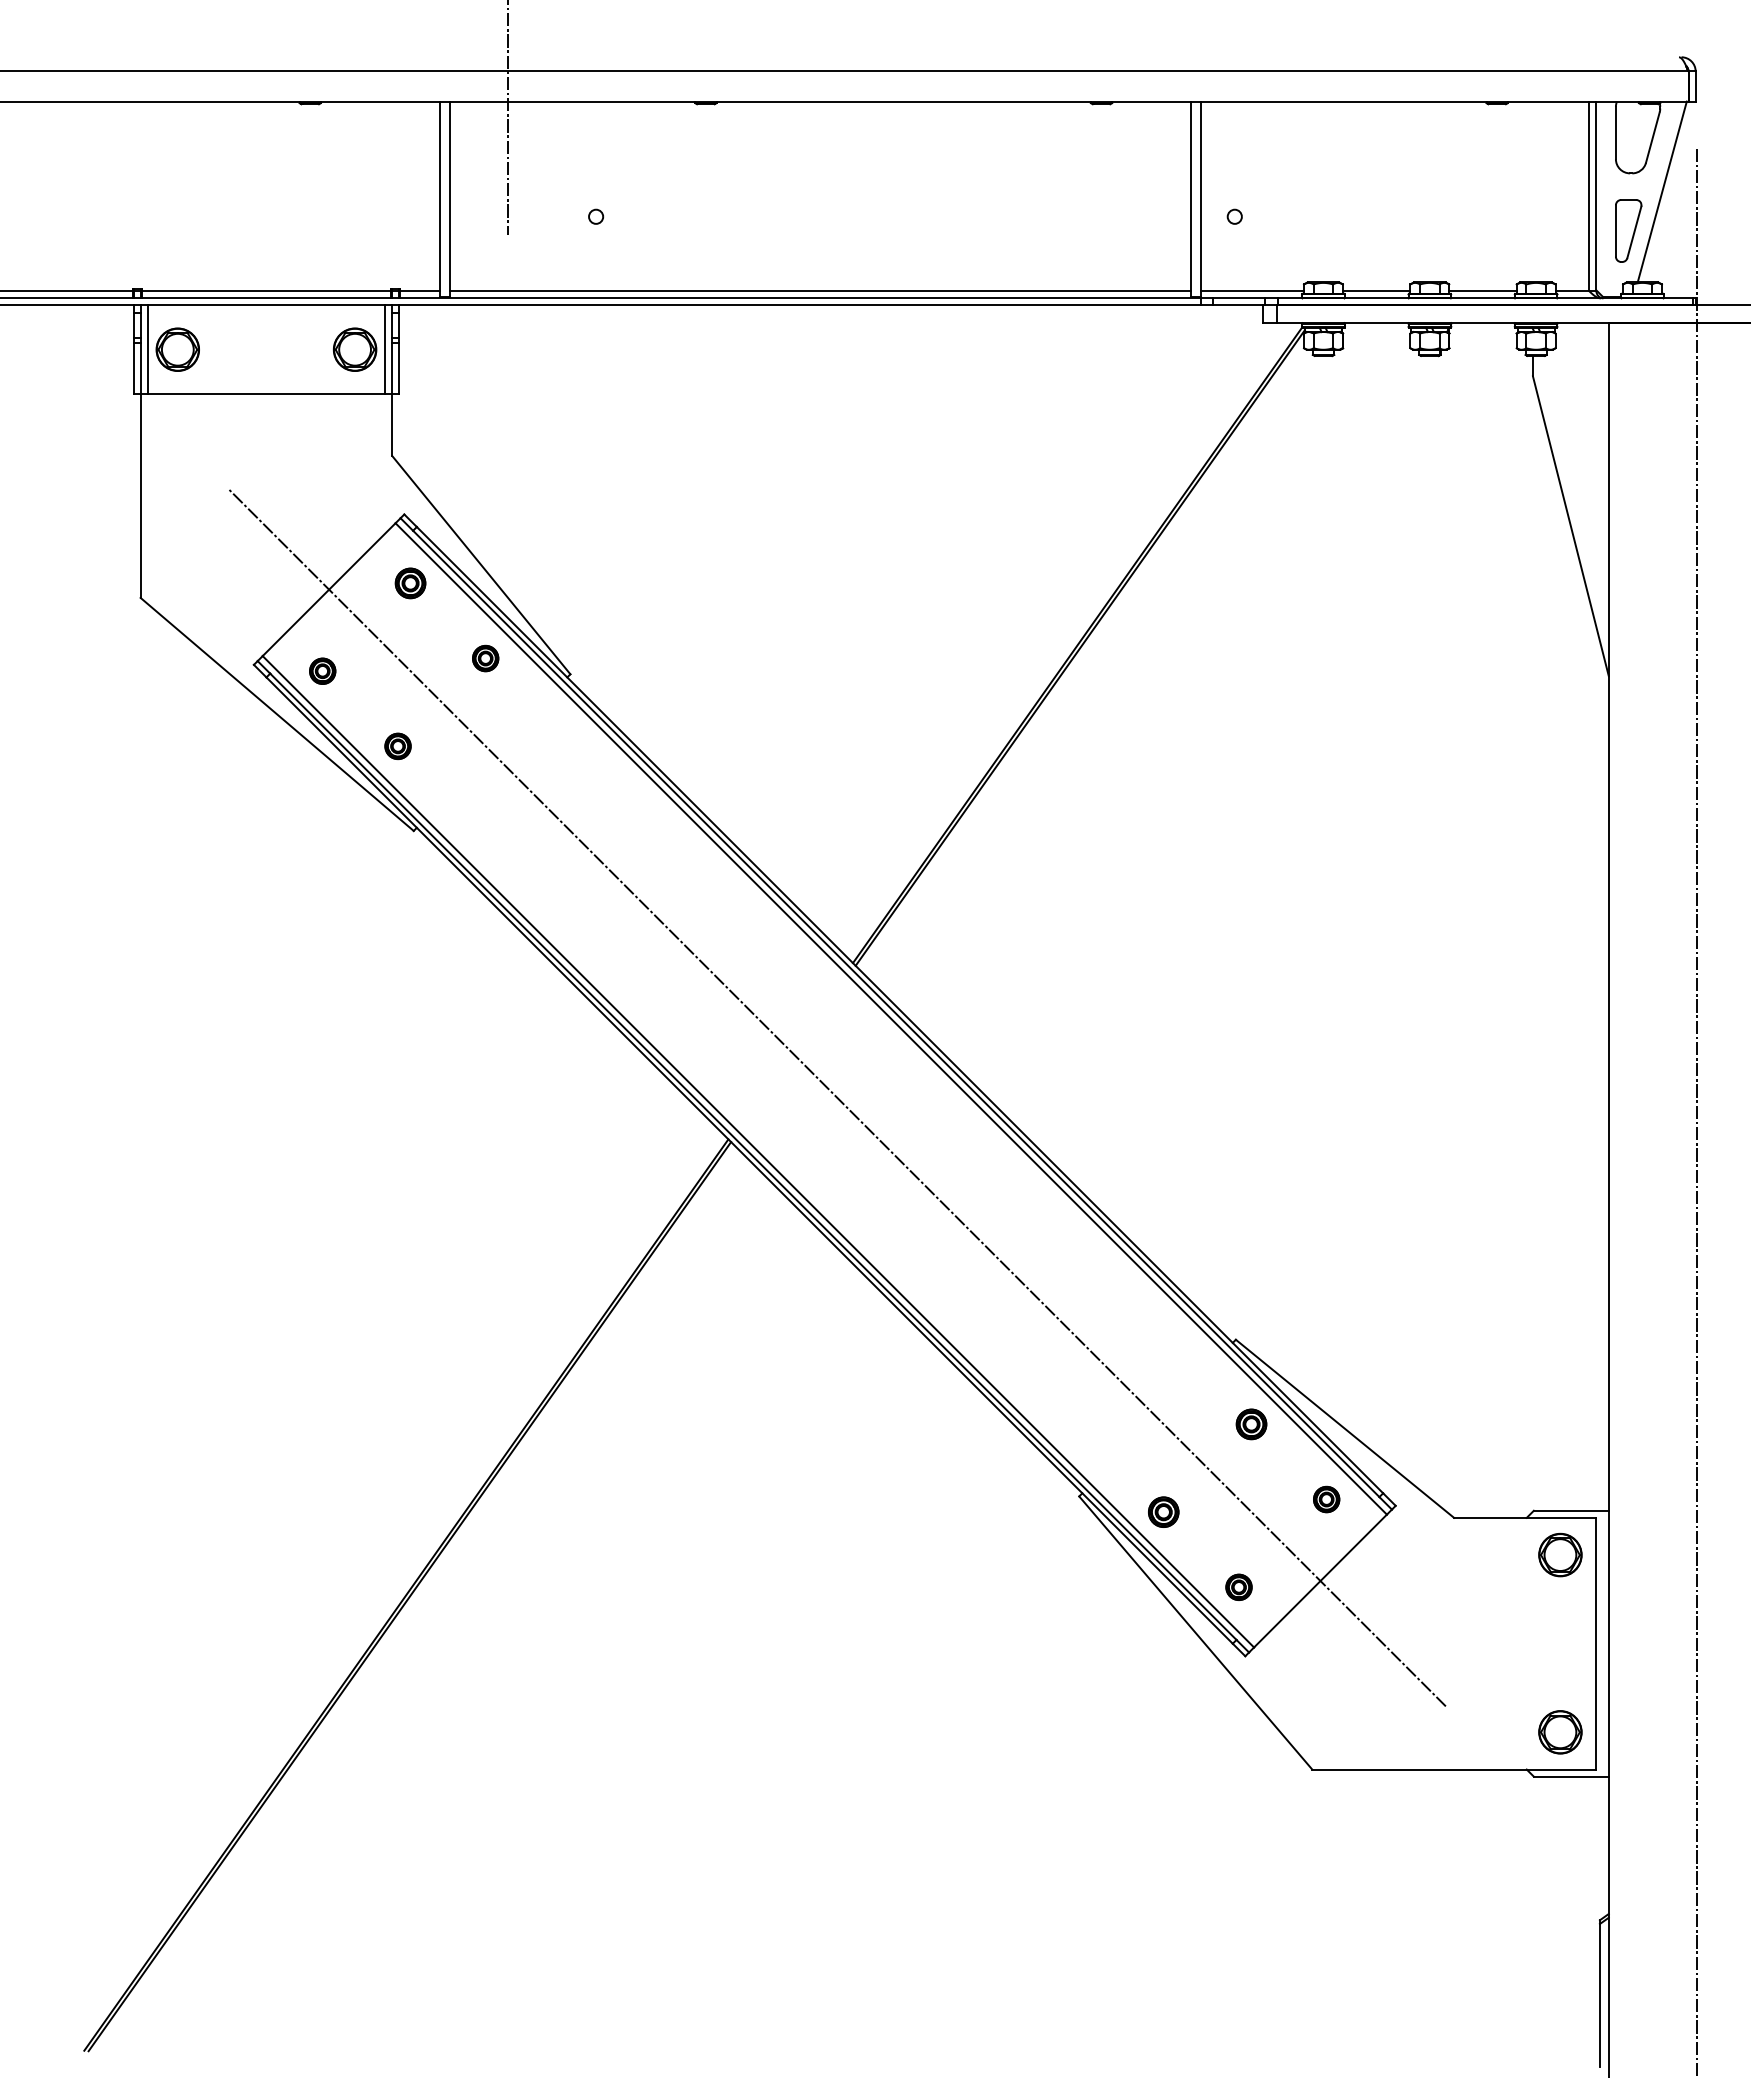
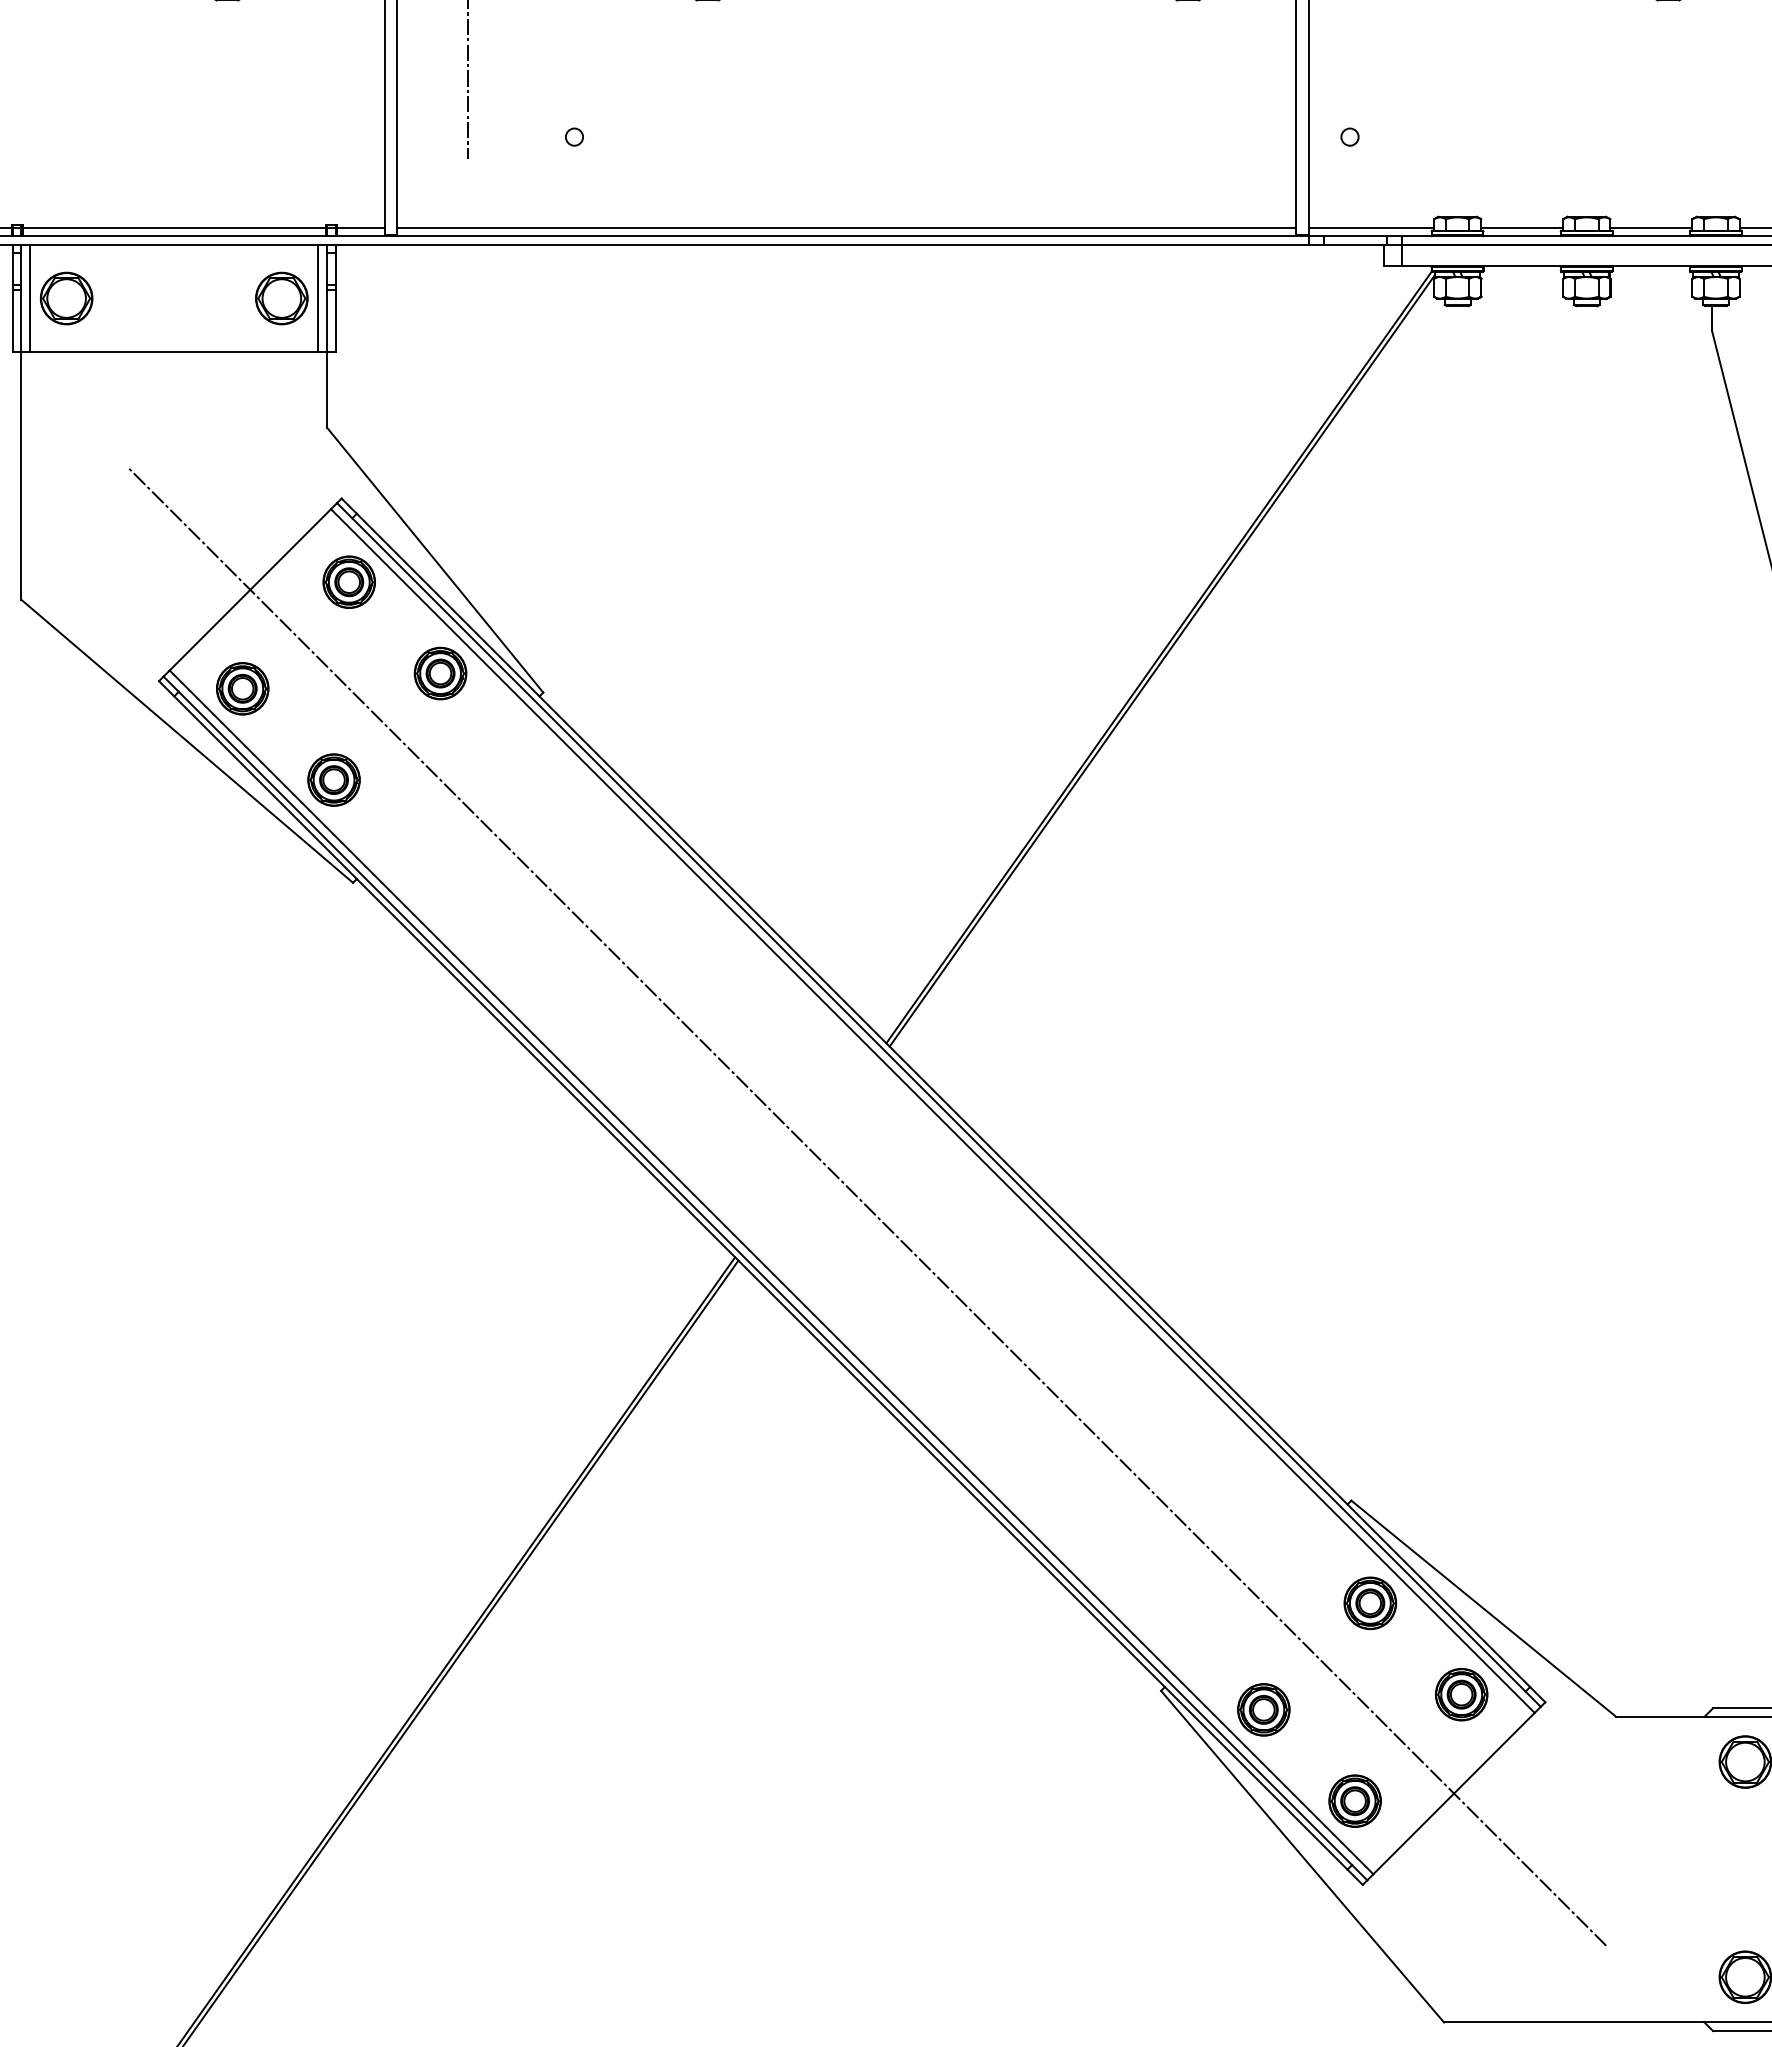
part: (410, 583) -> (349, 582), size x1.43
part: (485, 658) -> (440, 673), size x1.67
part: (322, 671) -> (242, 689), size x1.67
part: (397, 746) -> (333, 780), size x1.67
part: (1251, 1424) -> (1370, 1603), size x1.43
part: (1326, 1499) -> (1461, 1694), size x1.67
part: (1163, 1512) -> (1263, 1710), size x1.43
part: (1238, 1587) -> (1354, 1801), size x1.67

